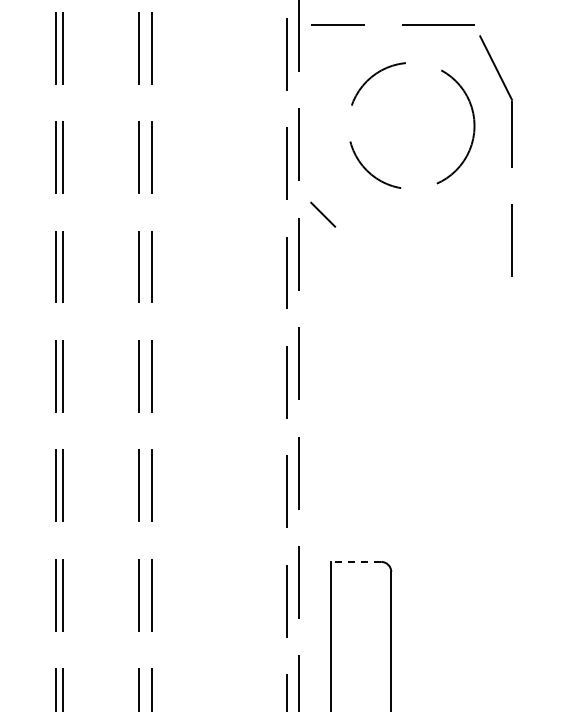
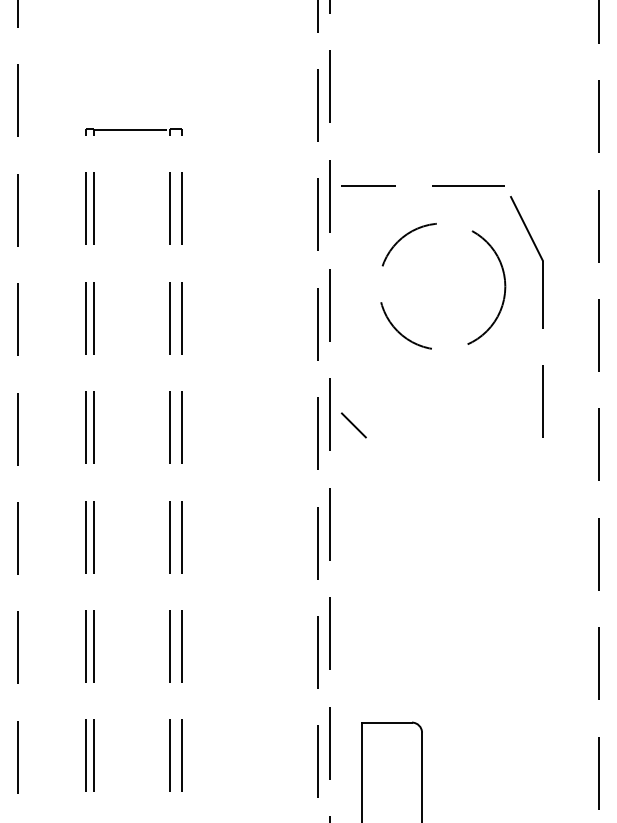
line: (322, 214) -> (353, 425), moved
line: (355, 561) -> (386, 722), dashed -> solid

